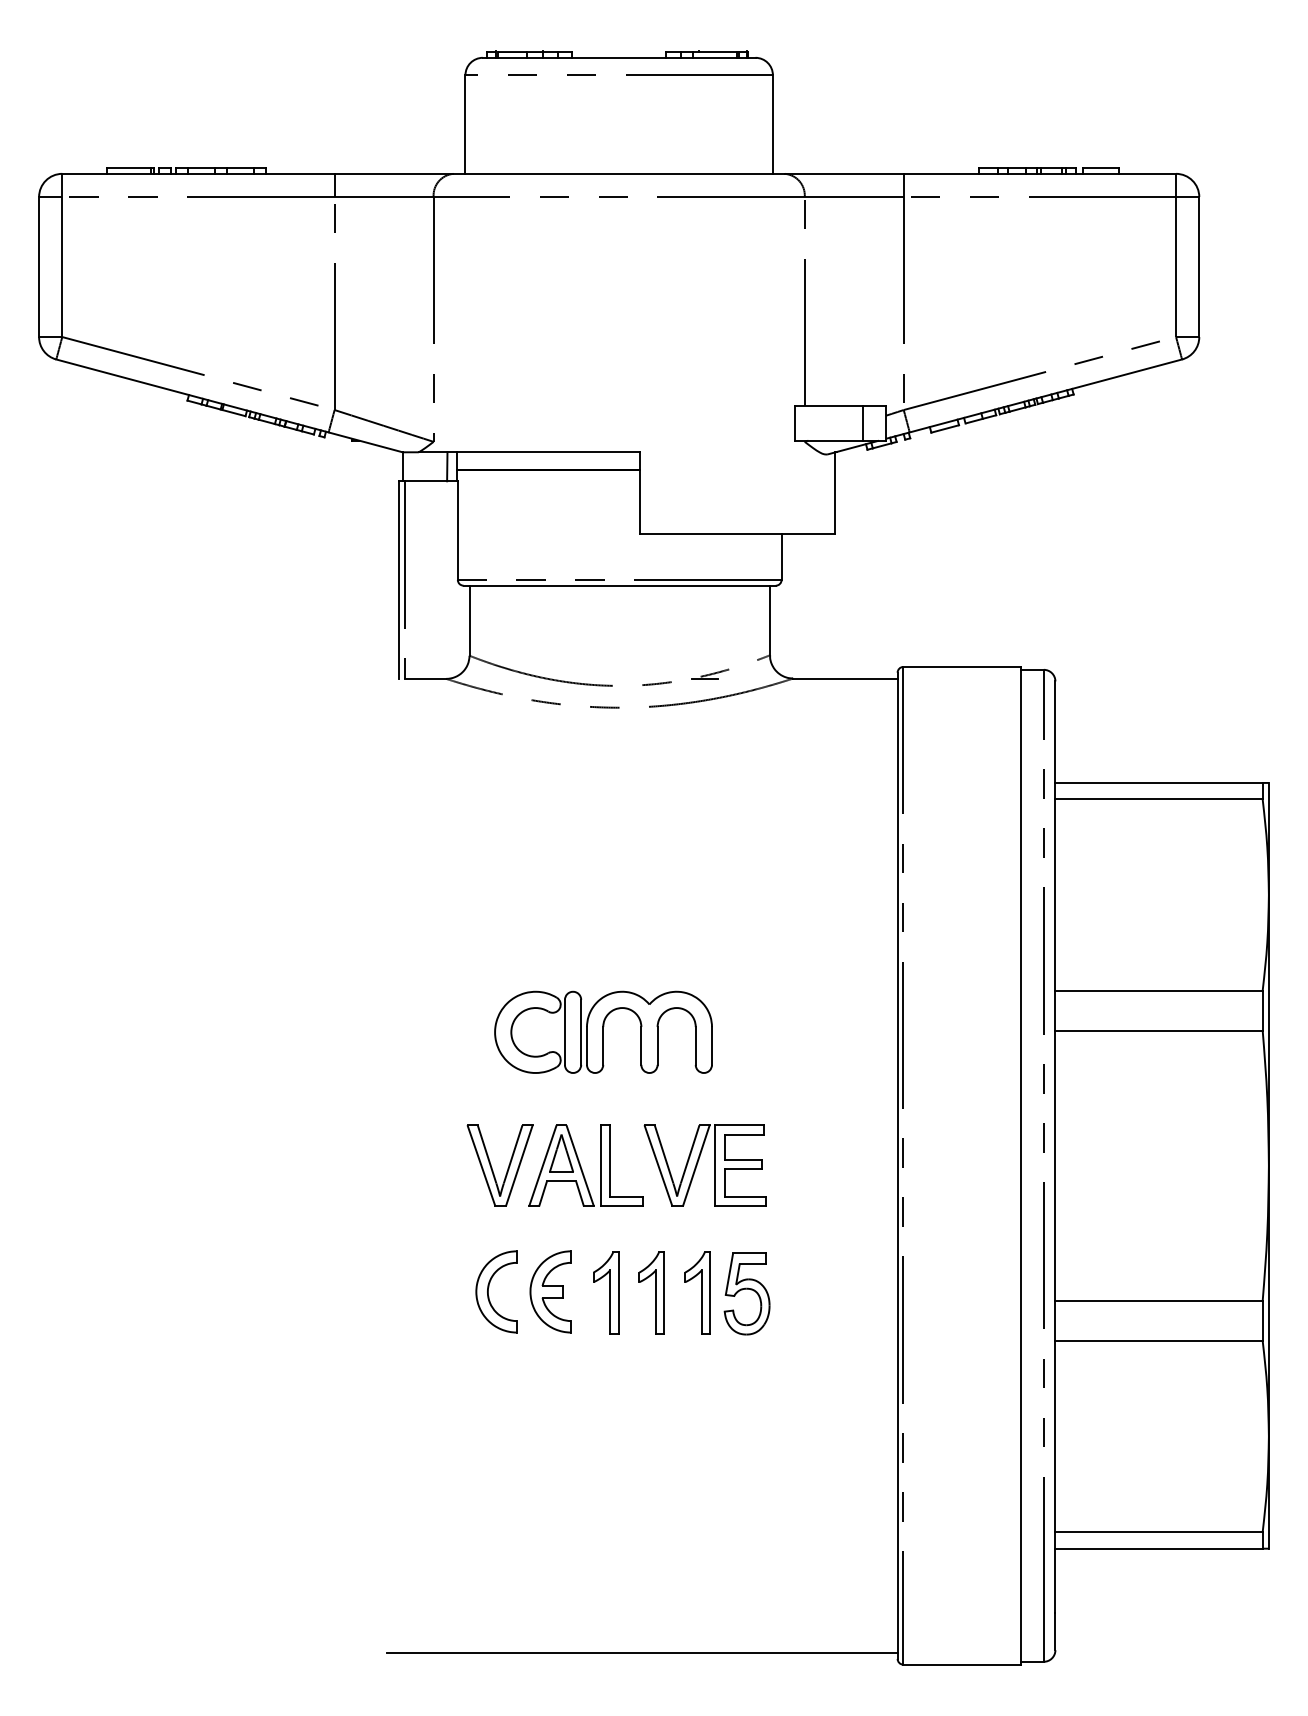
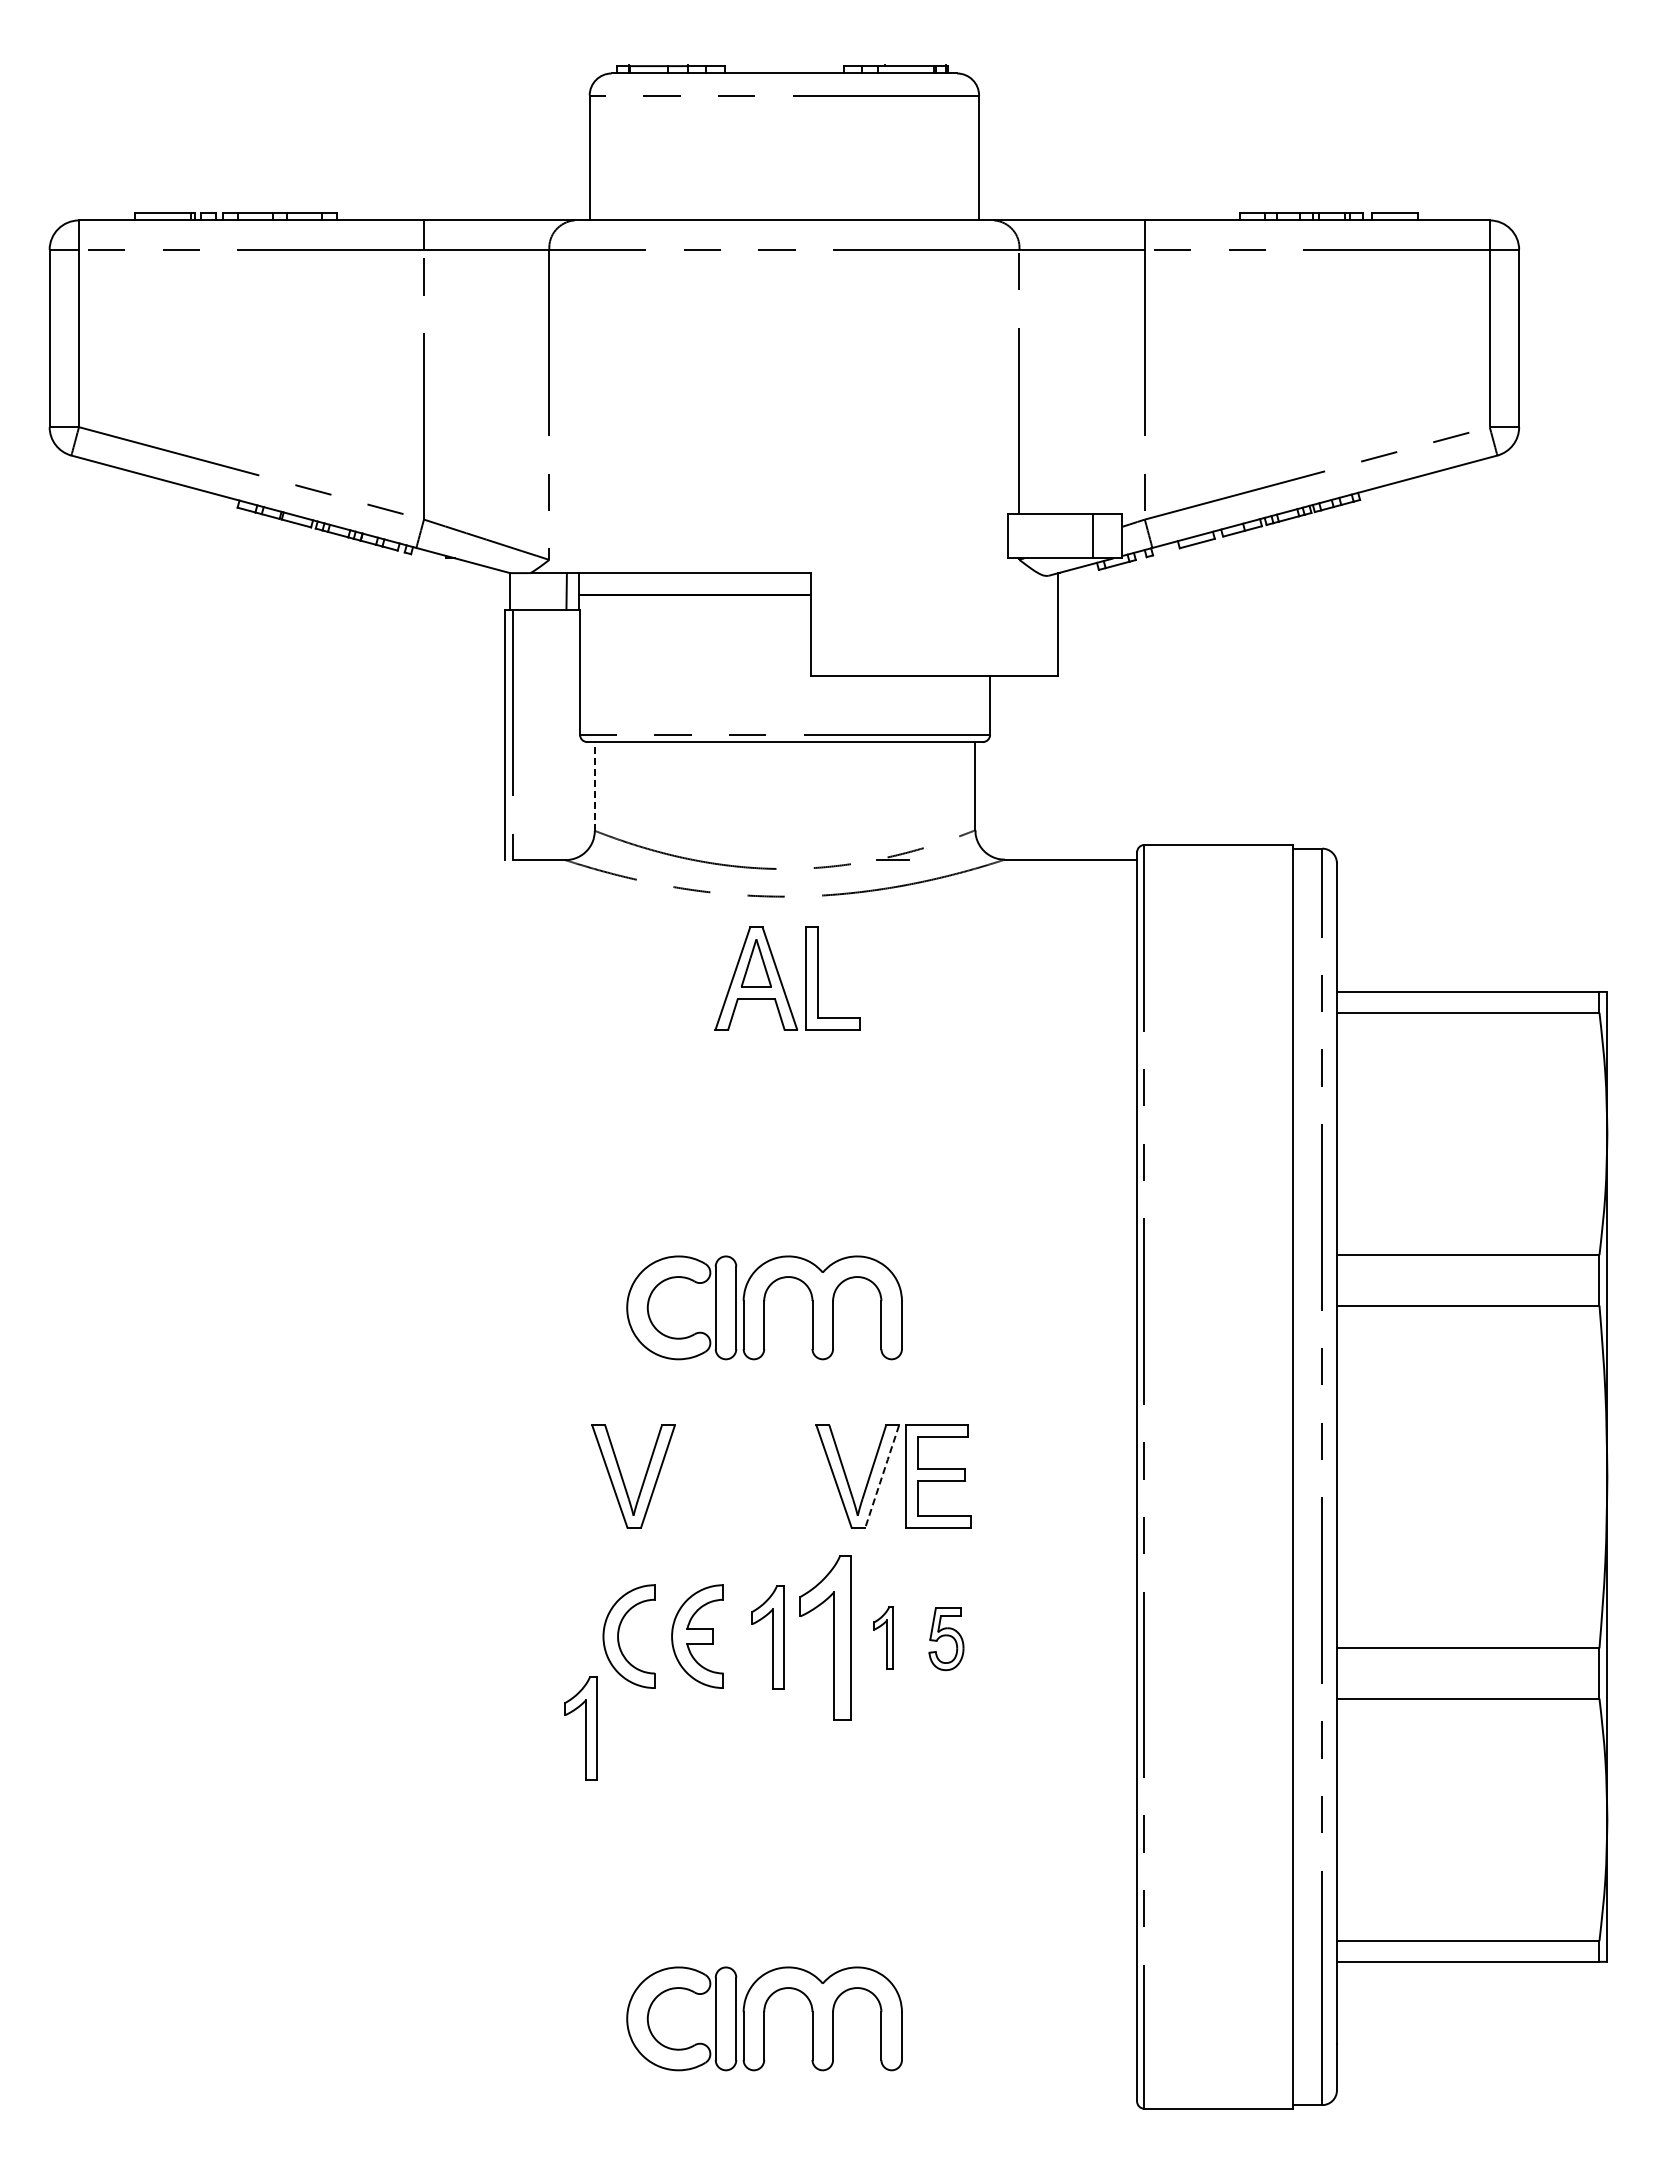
line: (469, 619) -> (594, 785), solid -> dashed
part: (581, 1166) -> (781, 979), moved
line: (695, 1166) -> (881, 1477), solid -> dashed
part: (651, 1292) -> (825, 1637), size x1.6
part: (697, 1292) -> (883, 1637), size x0.6
part: (747, 1294) -> (946, 1639), size x0.6
part: (458, 1364) -> (580, 1728), added
part: (603, 1593) -> (764, 2018), added
line: (642, 1653) -> (813, 2094), removed

